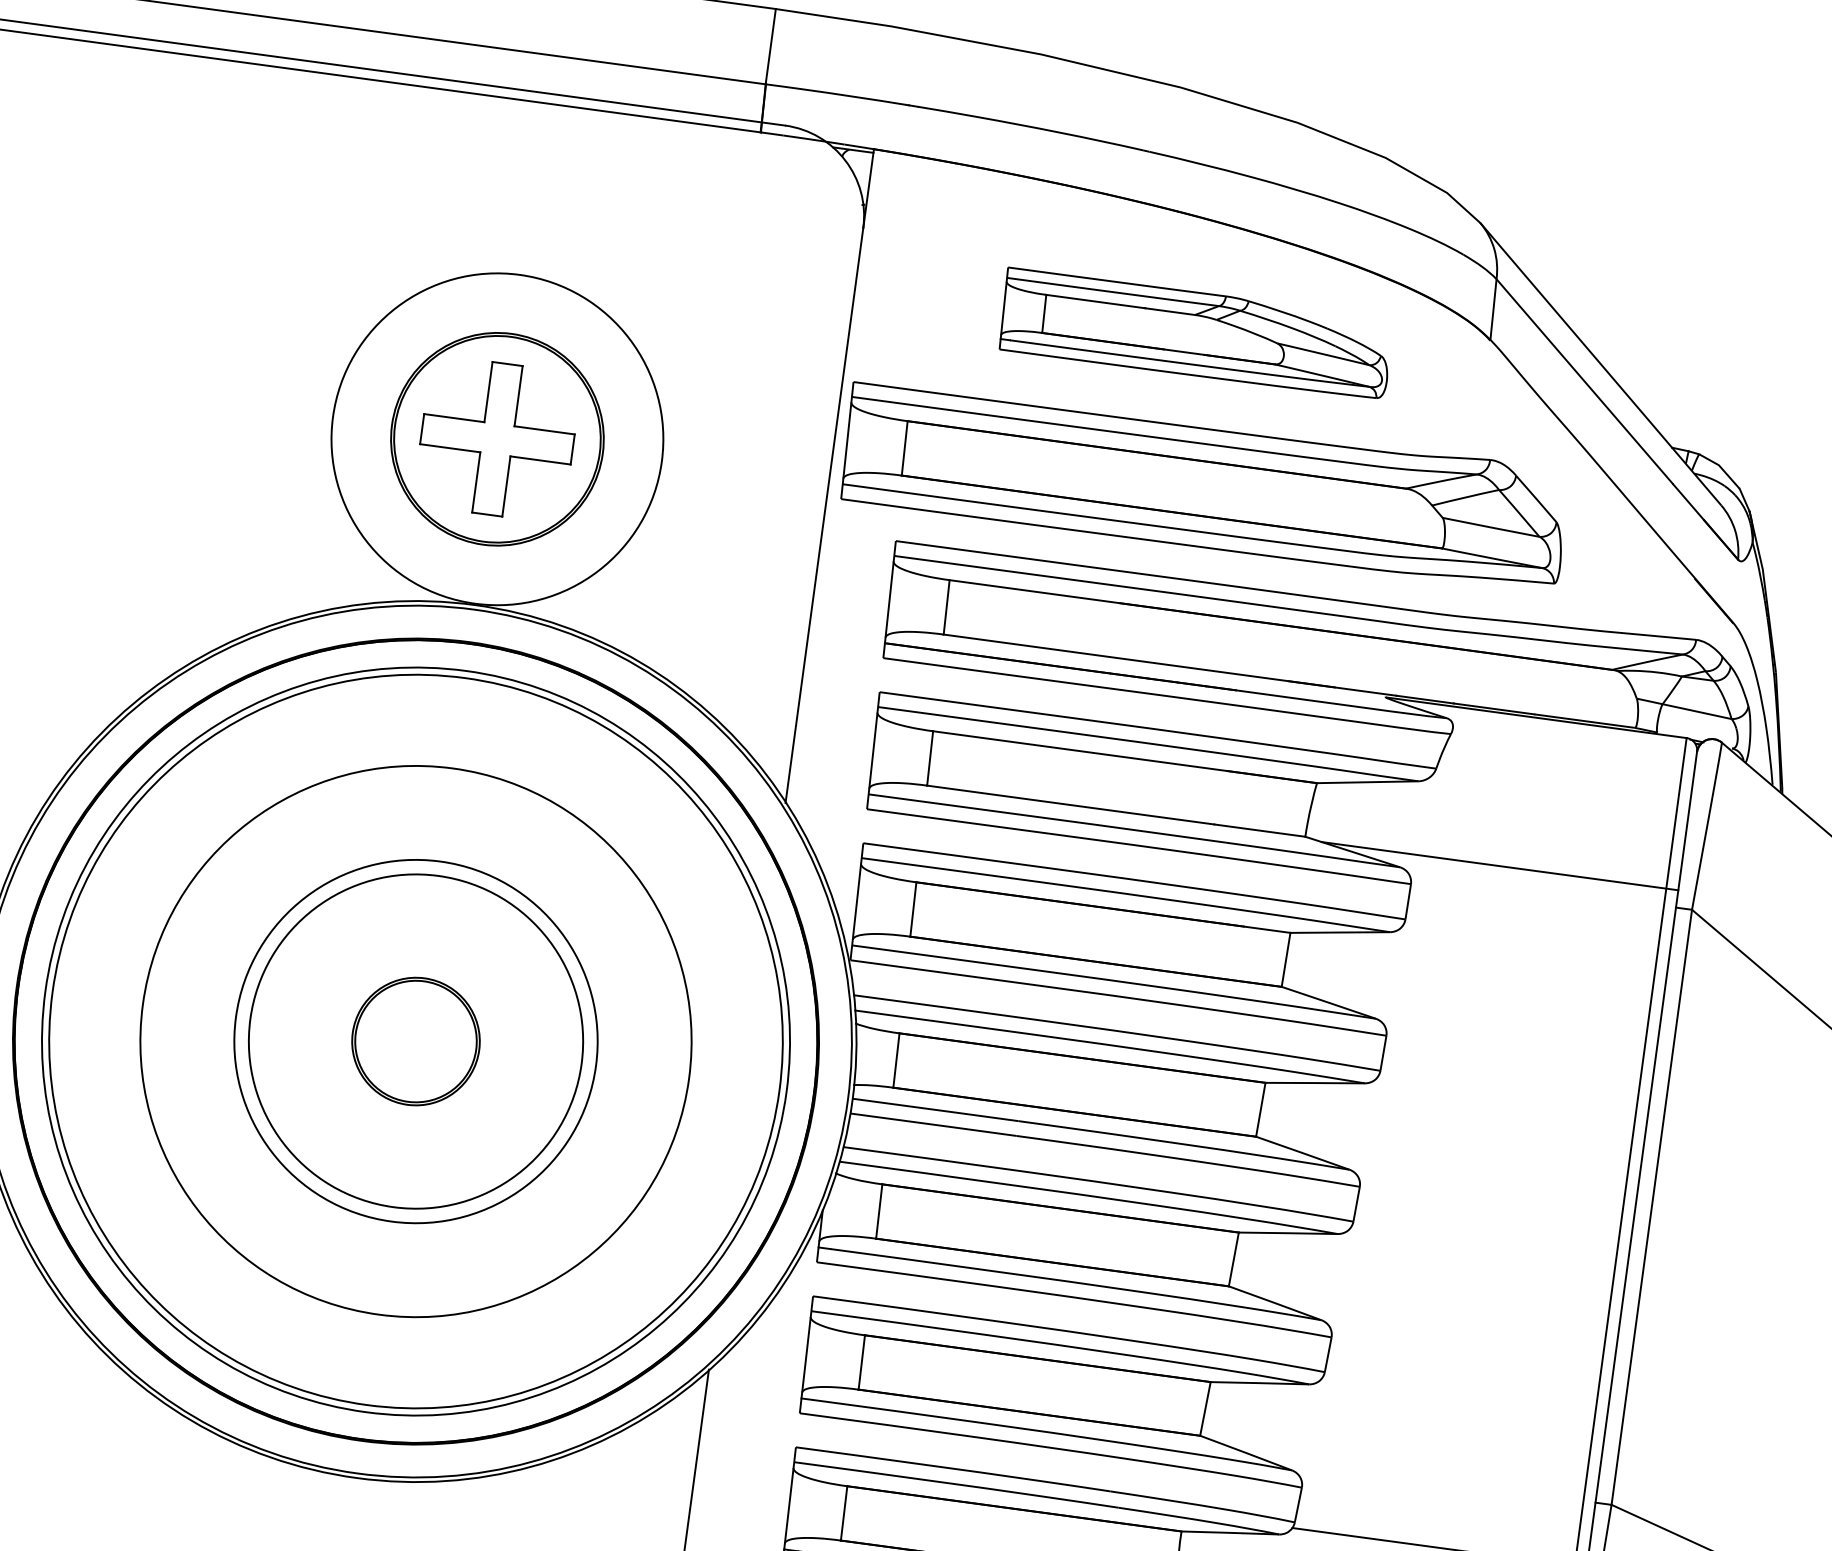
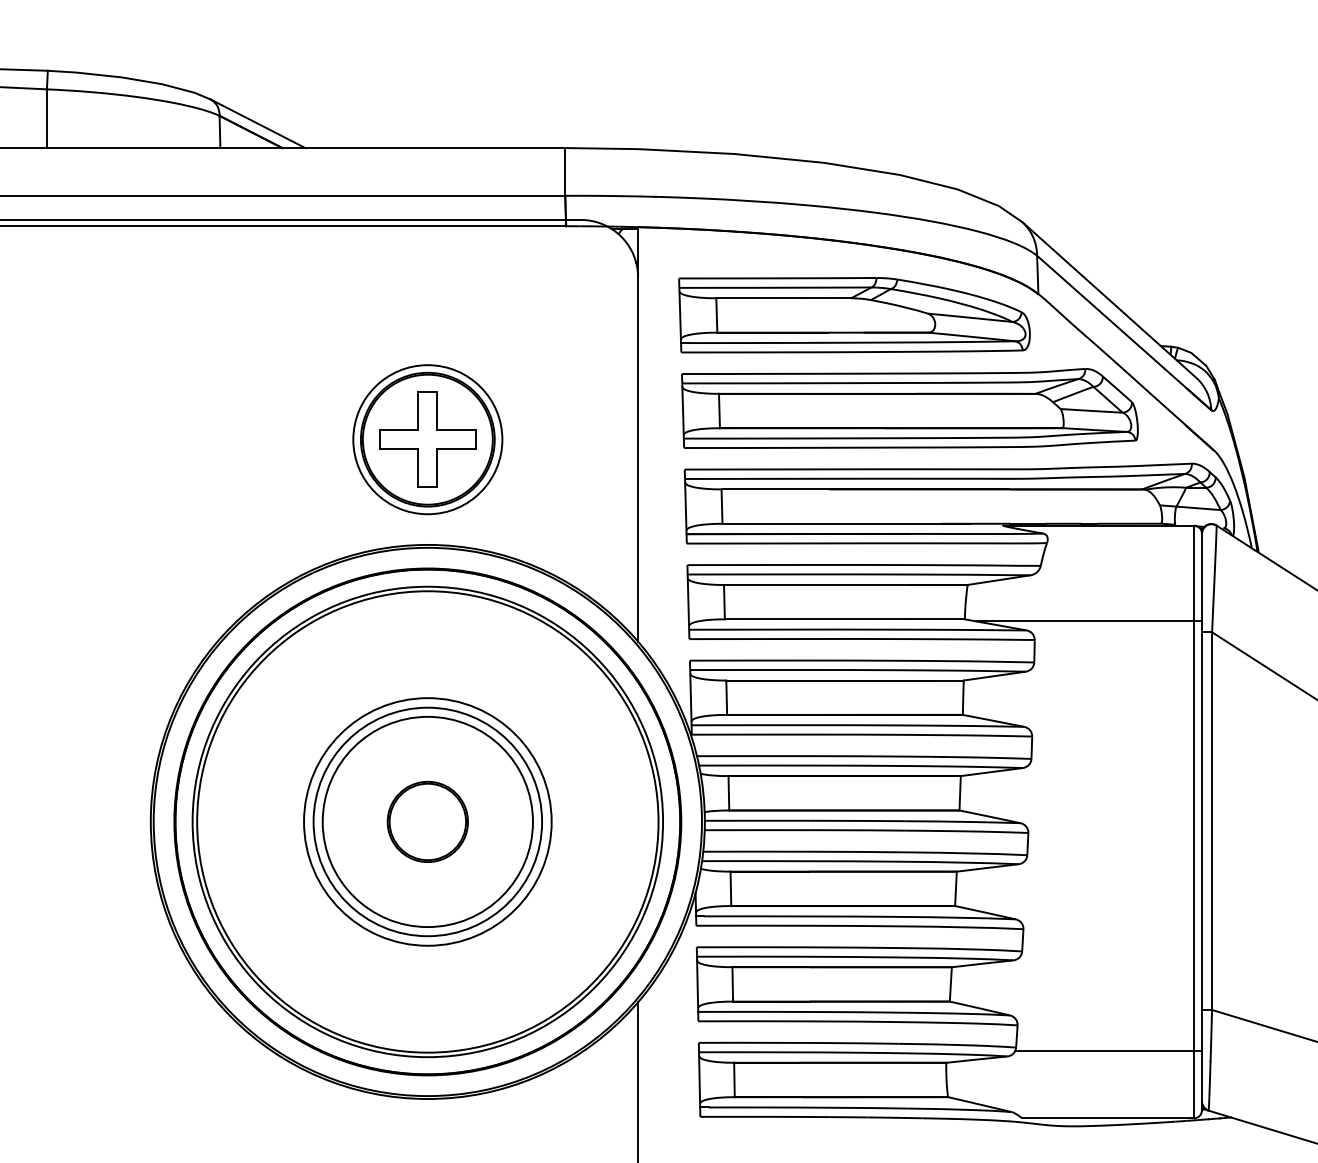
part: (1196, 334) -> (854, 315), size x1.43
circle: (496, 438) -> (427, 439), size x0.71
part: (1204, 484) -> (909, 408), moved
circle: (415, 1040) -> (427, 821), size x0.71

